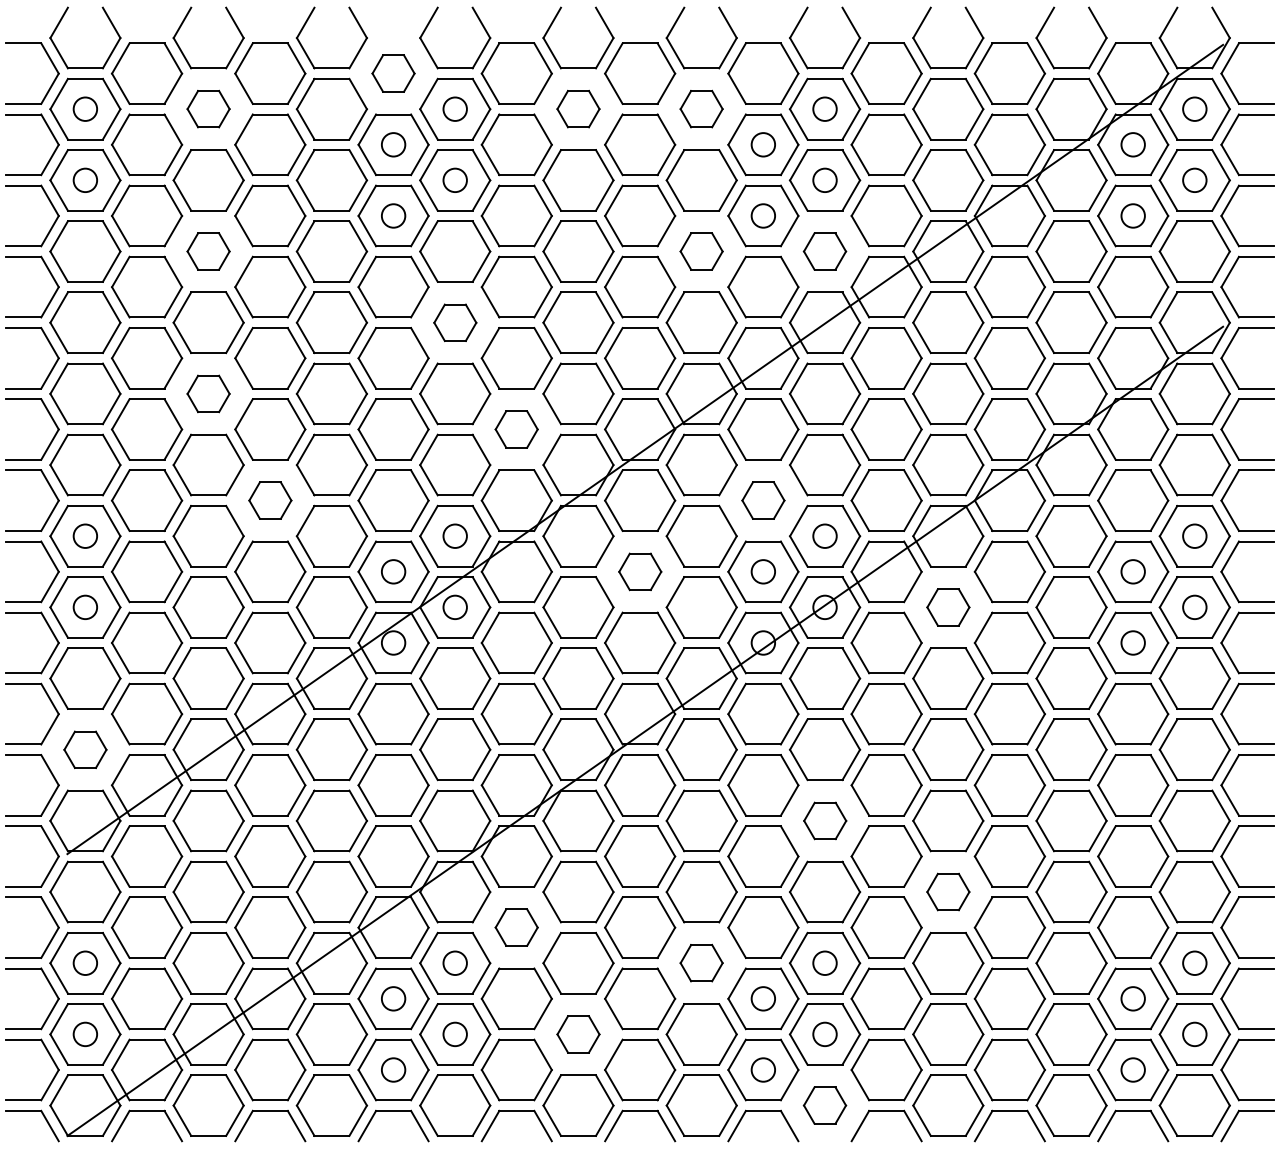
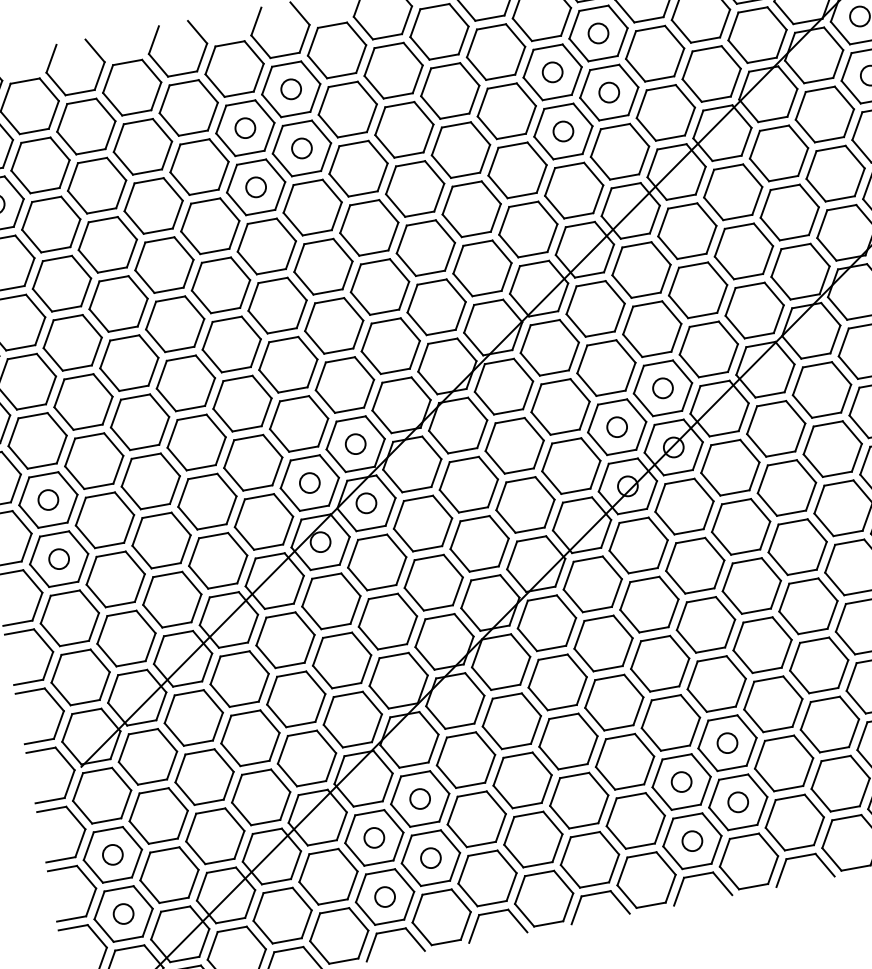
part: (393, 73) -> (234, 68), size x1.67
part: (208, 108) -> (86, 125), size x1.67
part: (578, 108) -> (393, 70), size x1.67
part: (701, 108) -> (495, 51), size x1.67
part: (208, 251) -> (107, 244), size x1.67
part: (701, 251) -> (517, 170), size x1.67
part: (824, 251) -> (619, 151), size x1.67
part: (455, 322) -> (323, 266), size x1.67
part: (208, 393) -> (129, 362), size x1.67
part: (516, 429) -> (390, 346), size x1.67
part: (270, 500) -> (196, 442), size x1.67
part: (763, 500) -> (606, 367), size x1.67
part: (640, 571) -> (514, 445), size x1.67
part: (948, 607) -> (776, 428), size x1.67
part: (85, 749) -> (80, 677), size x1.67
part: (825, 820) -> (706, 624), size x1.67
part: (948, 891) -> (819, 664), size x1.67
part: (516, 927) -> (465, 760), size x1.67
part: (701, 962) -> (624, 761), size x1.67
part: (578, 1034) -> (533, 839), size x1.67
part: (824, 1105) -> (748, 861), size x1.67

